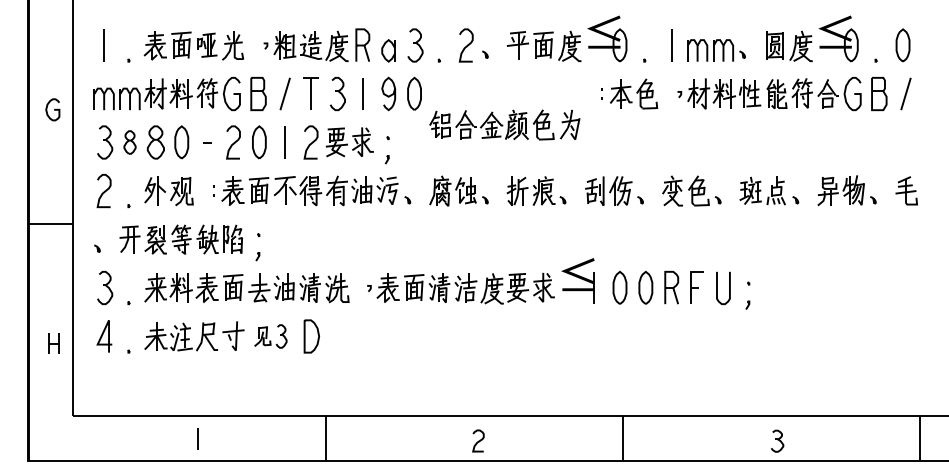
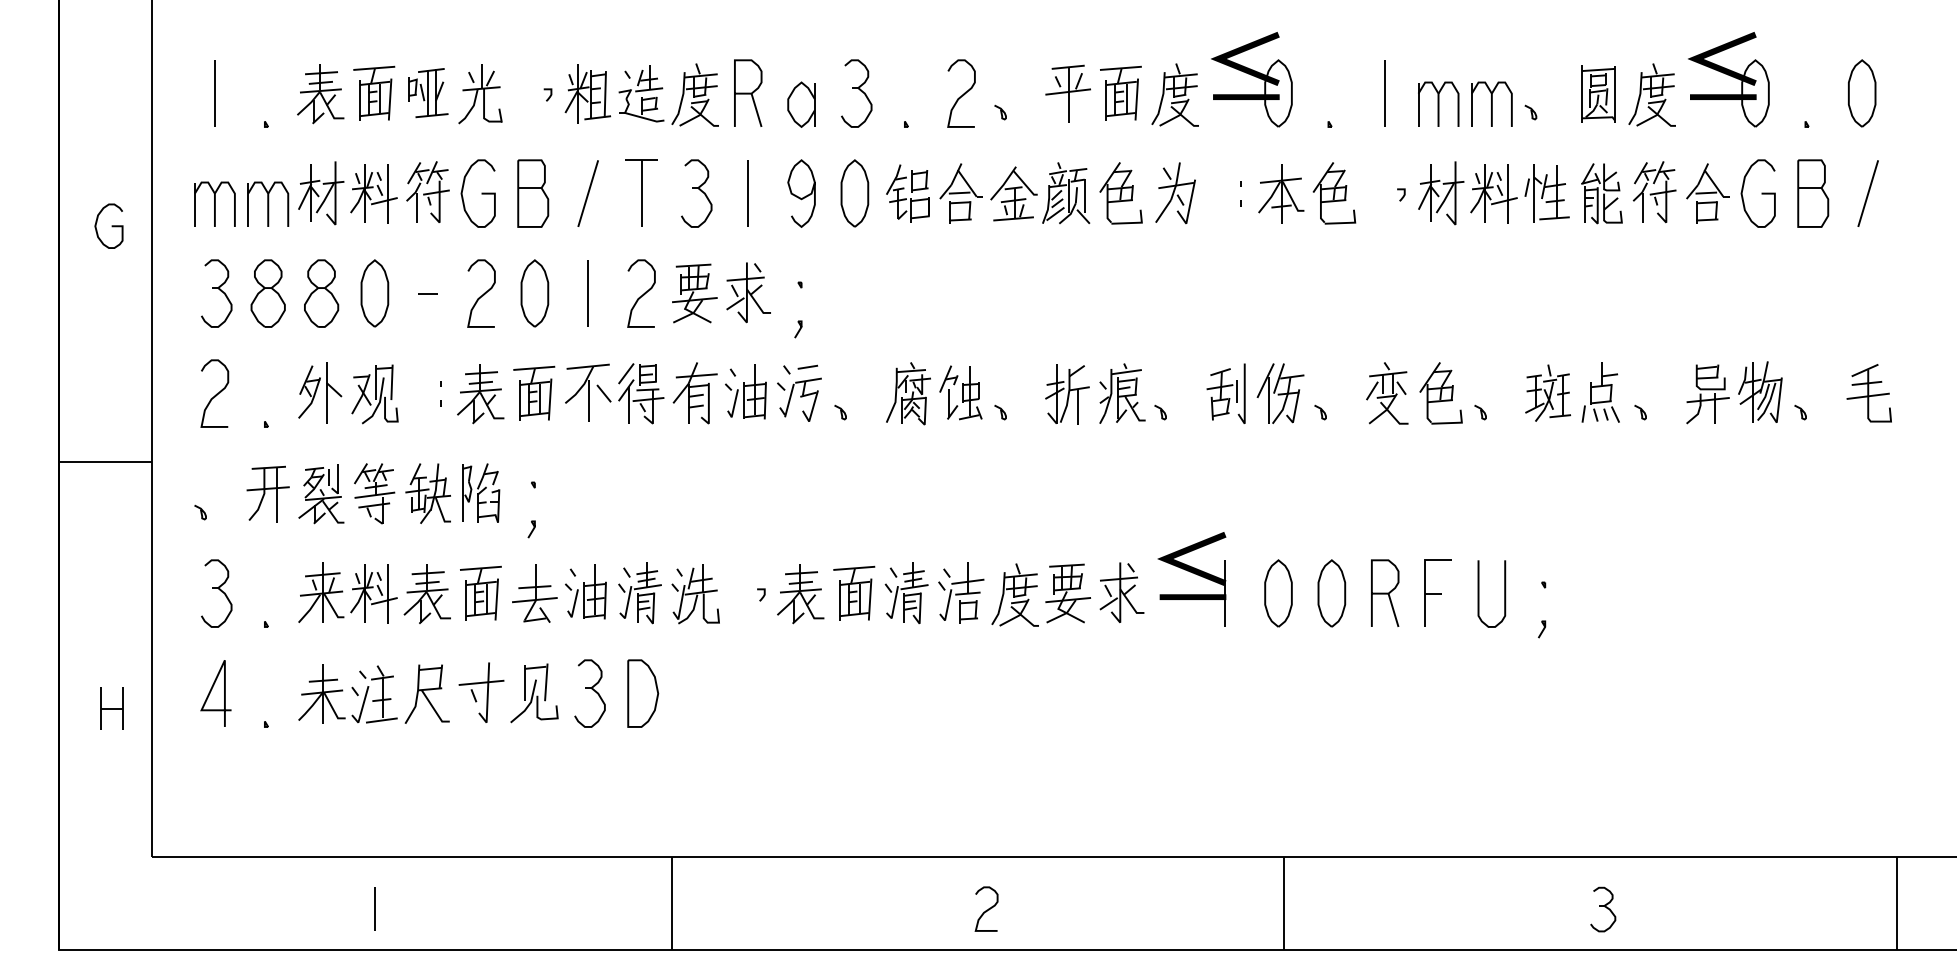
part: (504, 124) -> (1040, 192), moved
part: (129, 142) -> (267, 293), size x1.43
part: (270, 336) -> (557, 693), size x1.43
line: (197, 438) -> (374, 908), moved

